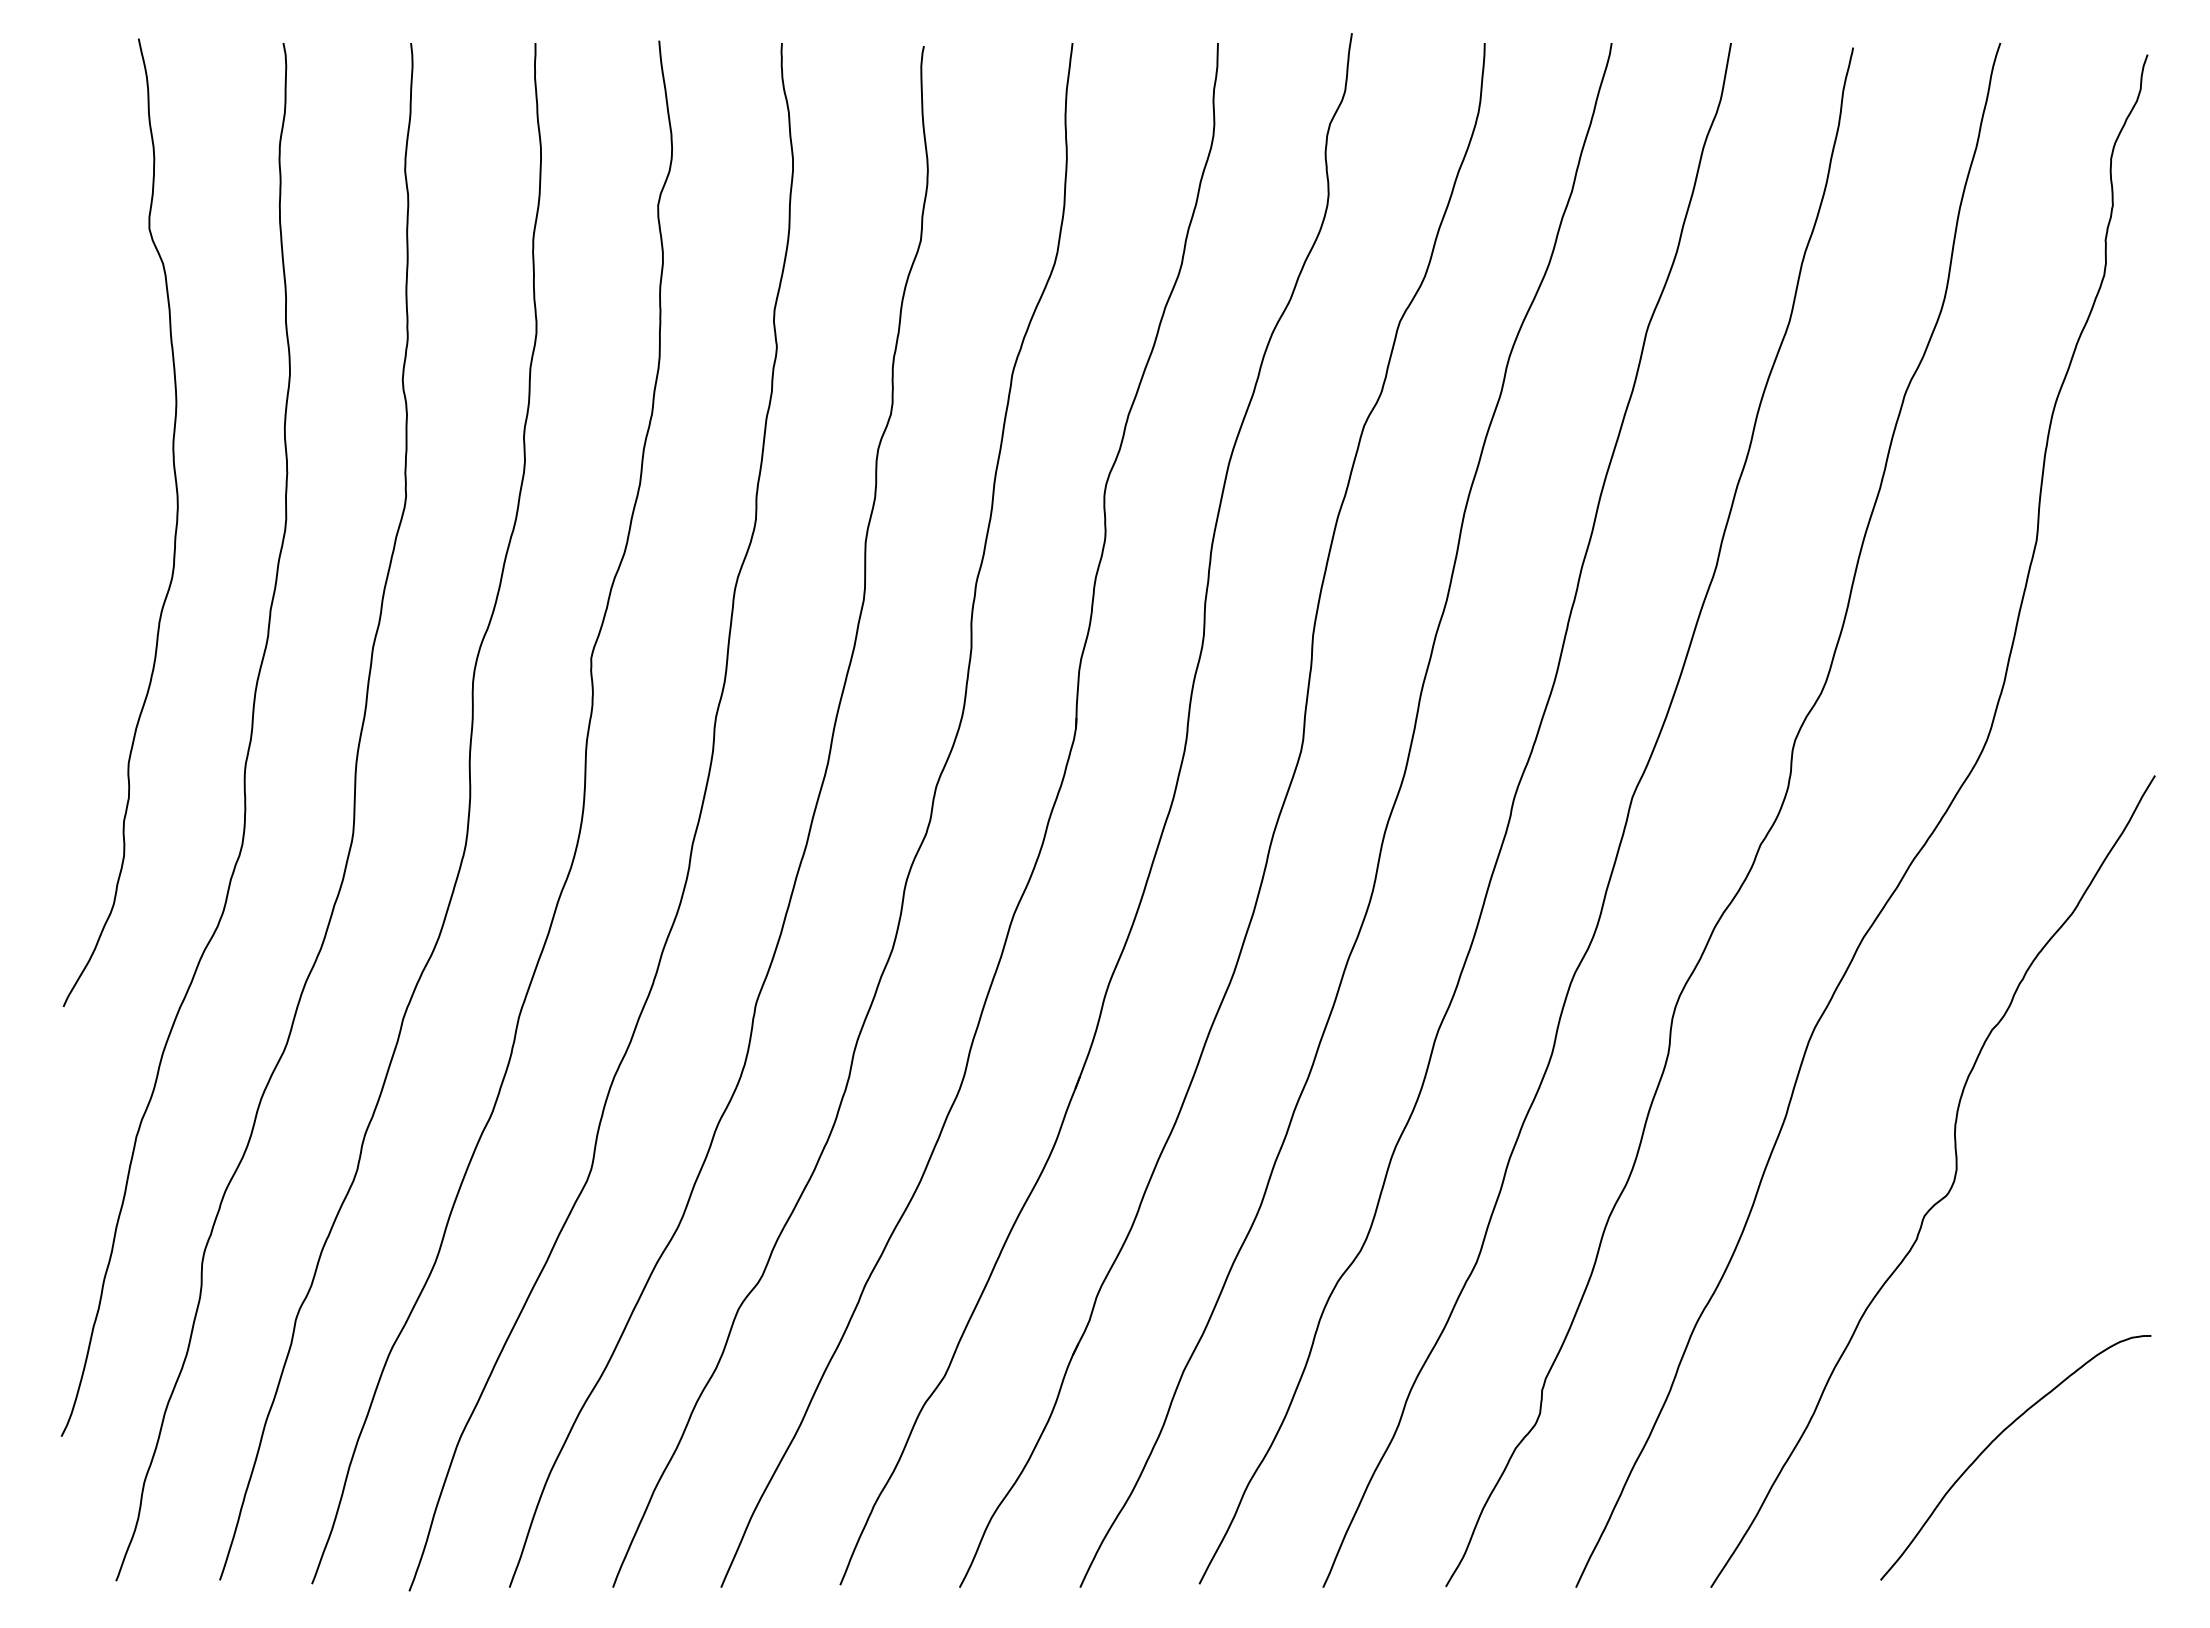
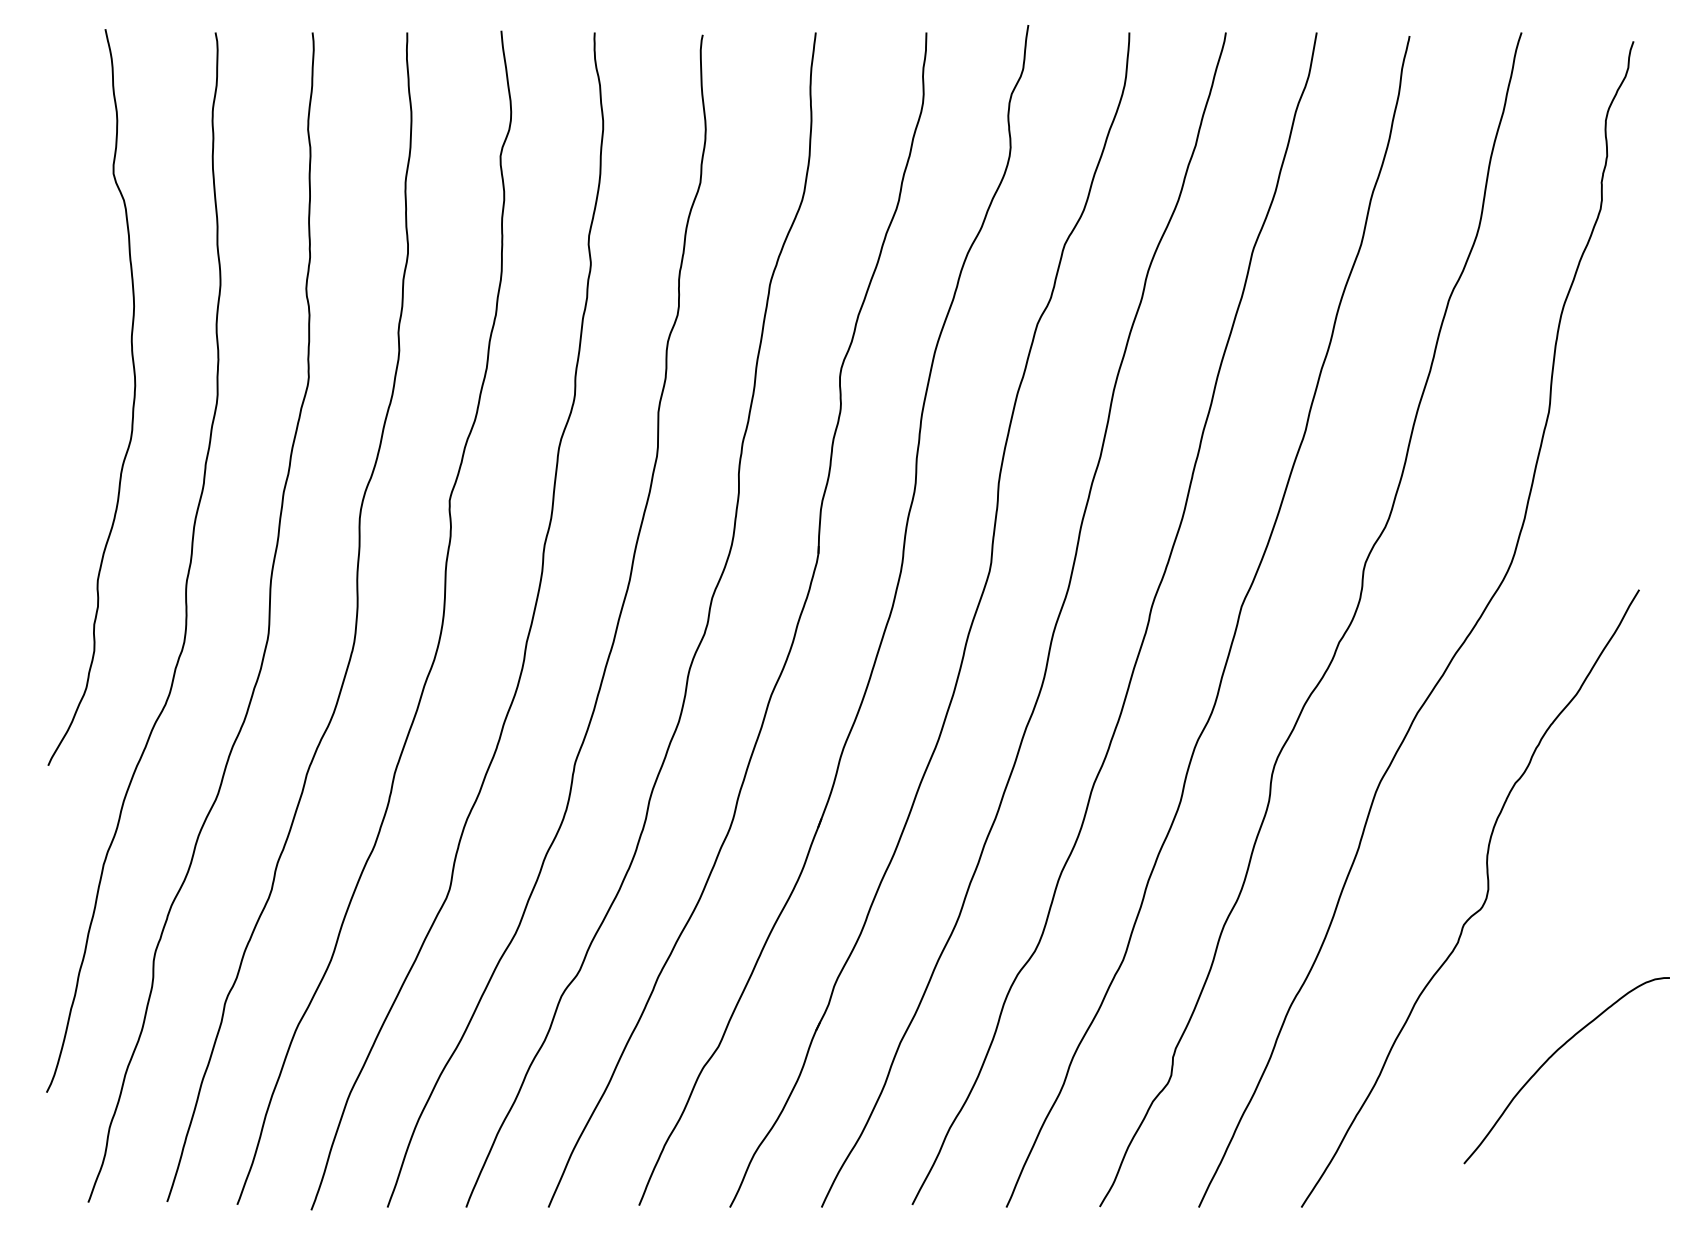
curve: (1997, 1438) -> (1552, 1056), moved

